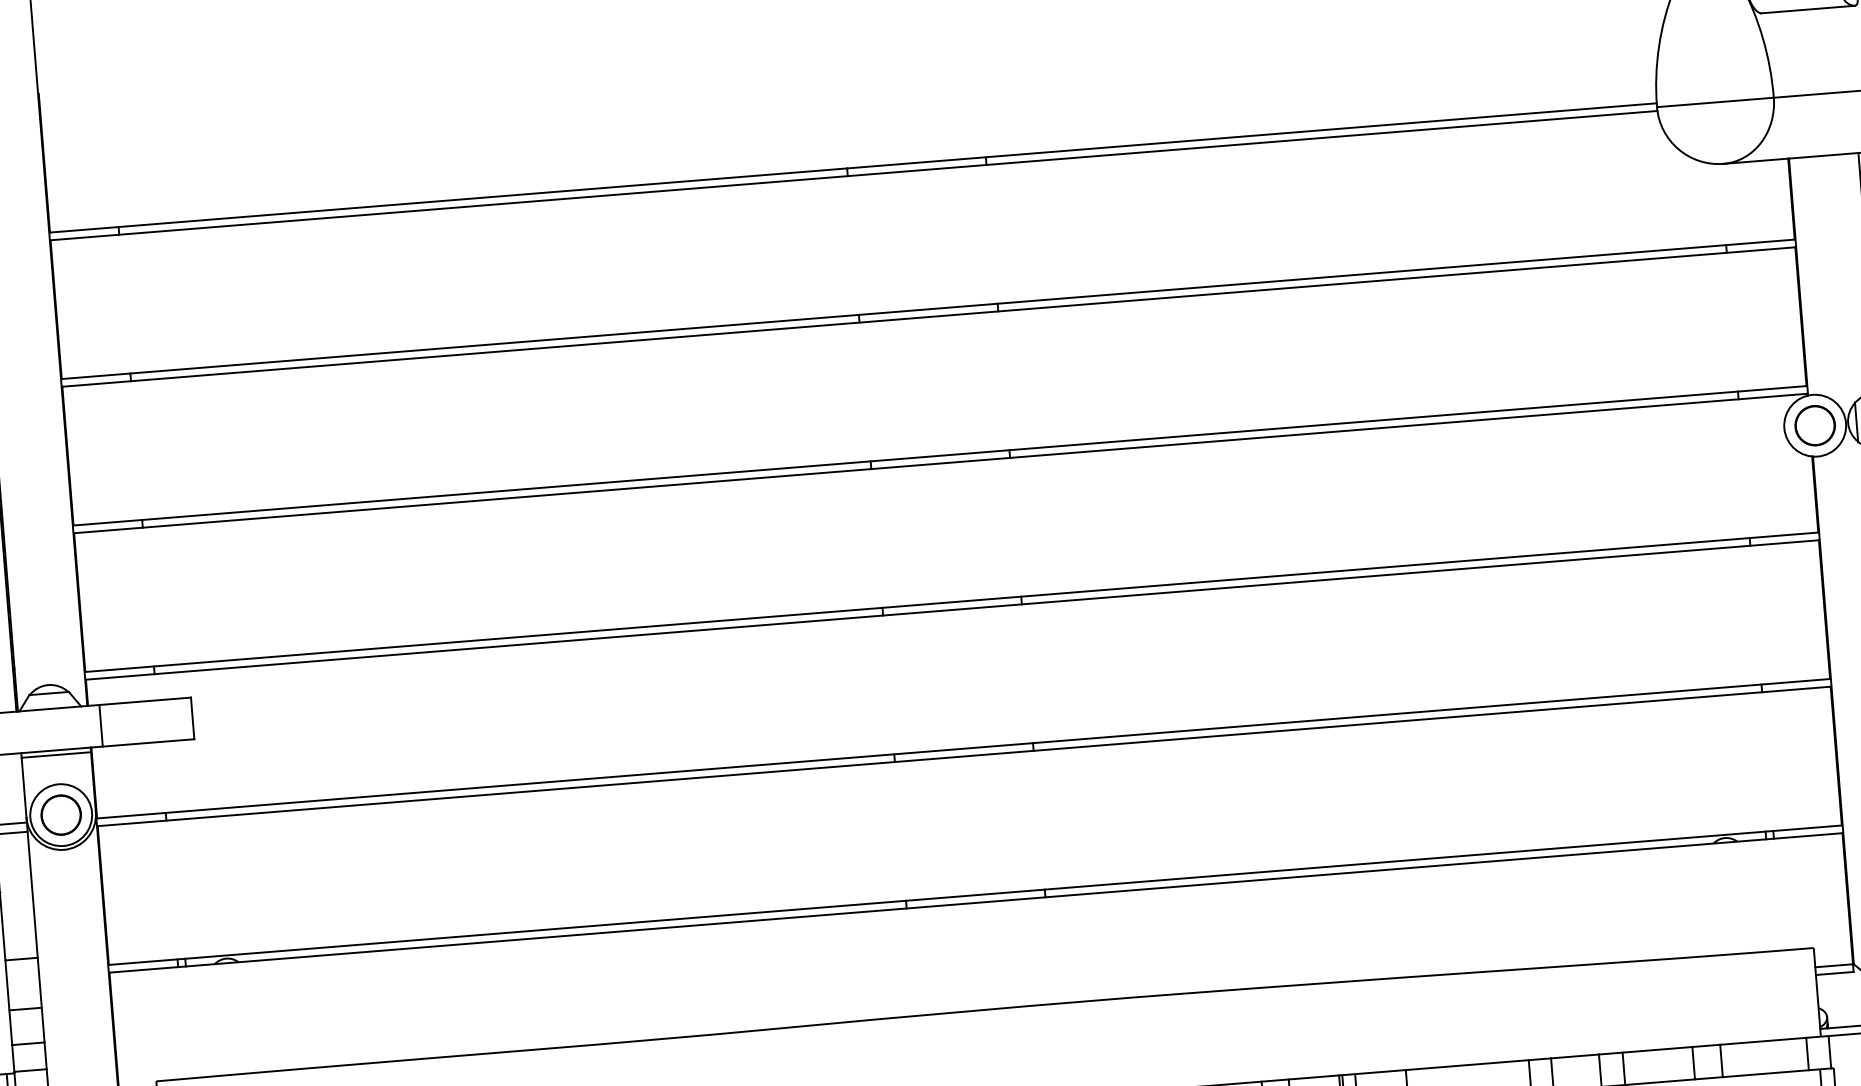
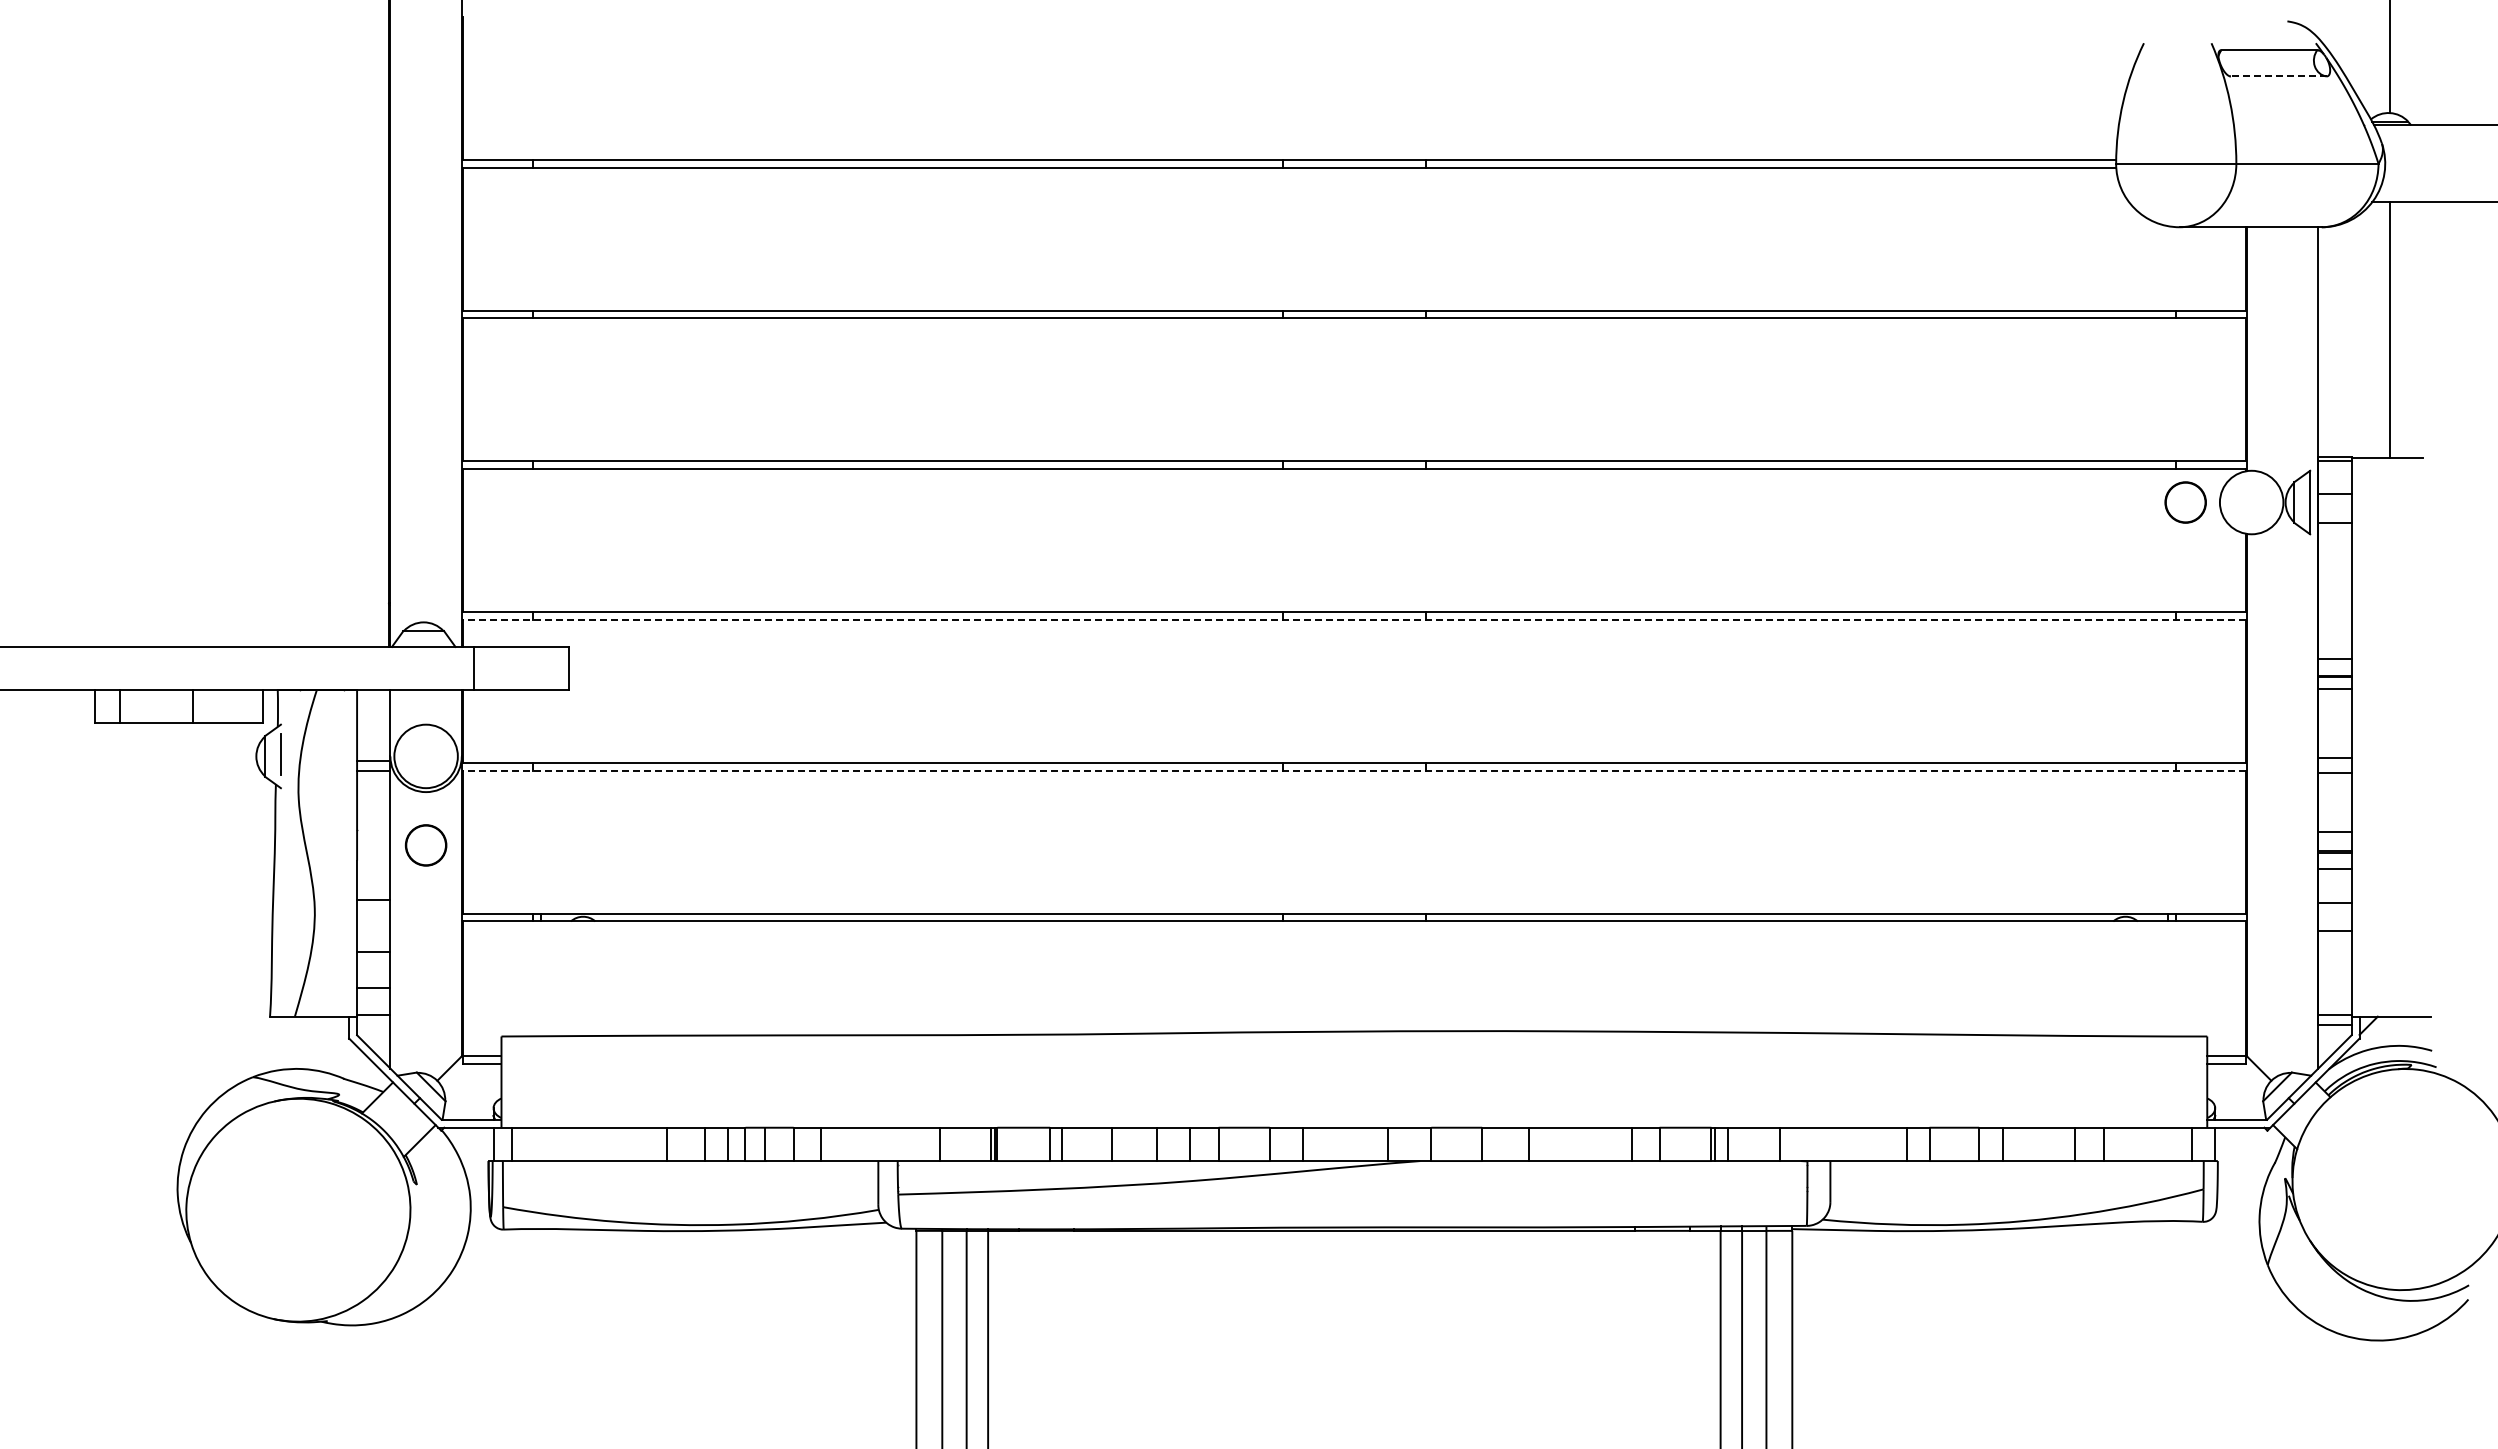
line: (1807, 9) -> (2278, 76), solid -> dashed
circle: (1815, 425) -> (2185, 502), moved
line: (952, 609) -> (1354, 619), solid -> dashed
line: (55, 755) -> (425, 694), removed
line: (964, 756) -> (1354, 770), solid -> dashed
part: (60, 815) -> (425, 845), moved

